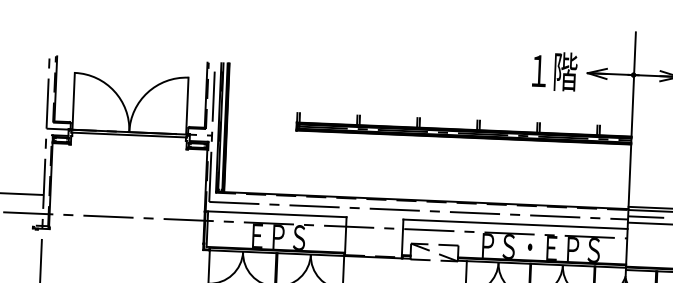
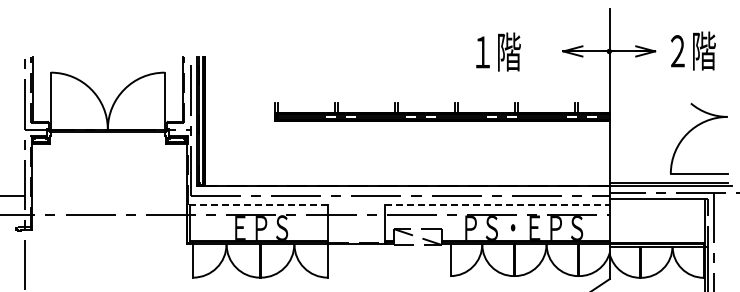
text: (554, 70) -> (498, 51), moved
line: (275, 214) -> (257, 205), solid -> dashed
line: (516, 224) -> (498, 205), solid -> dashed

